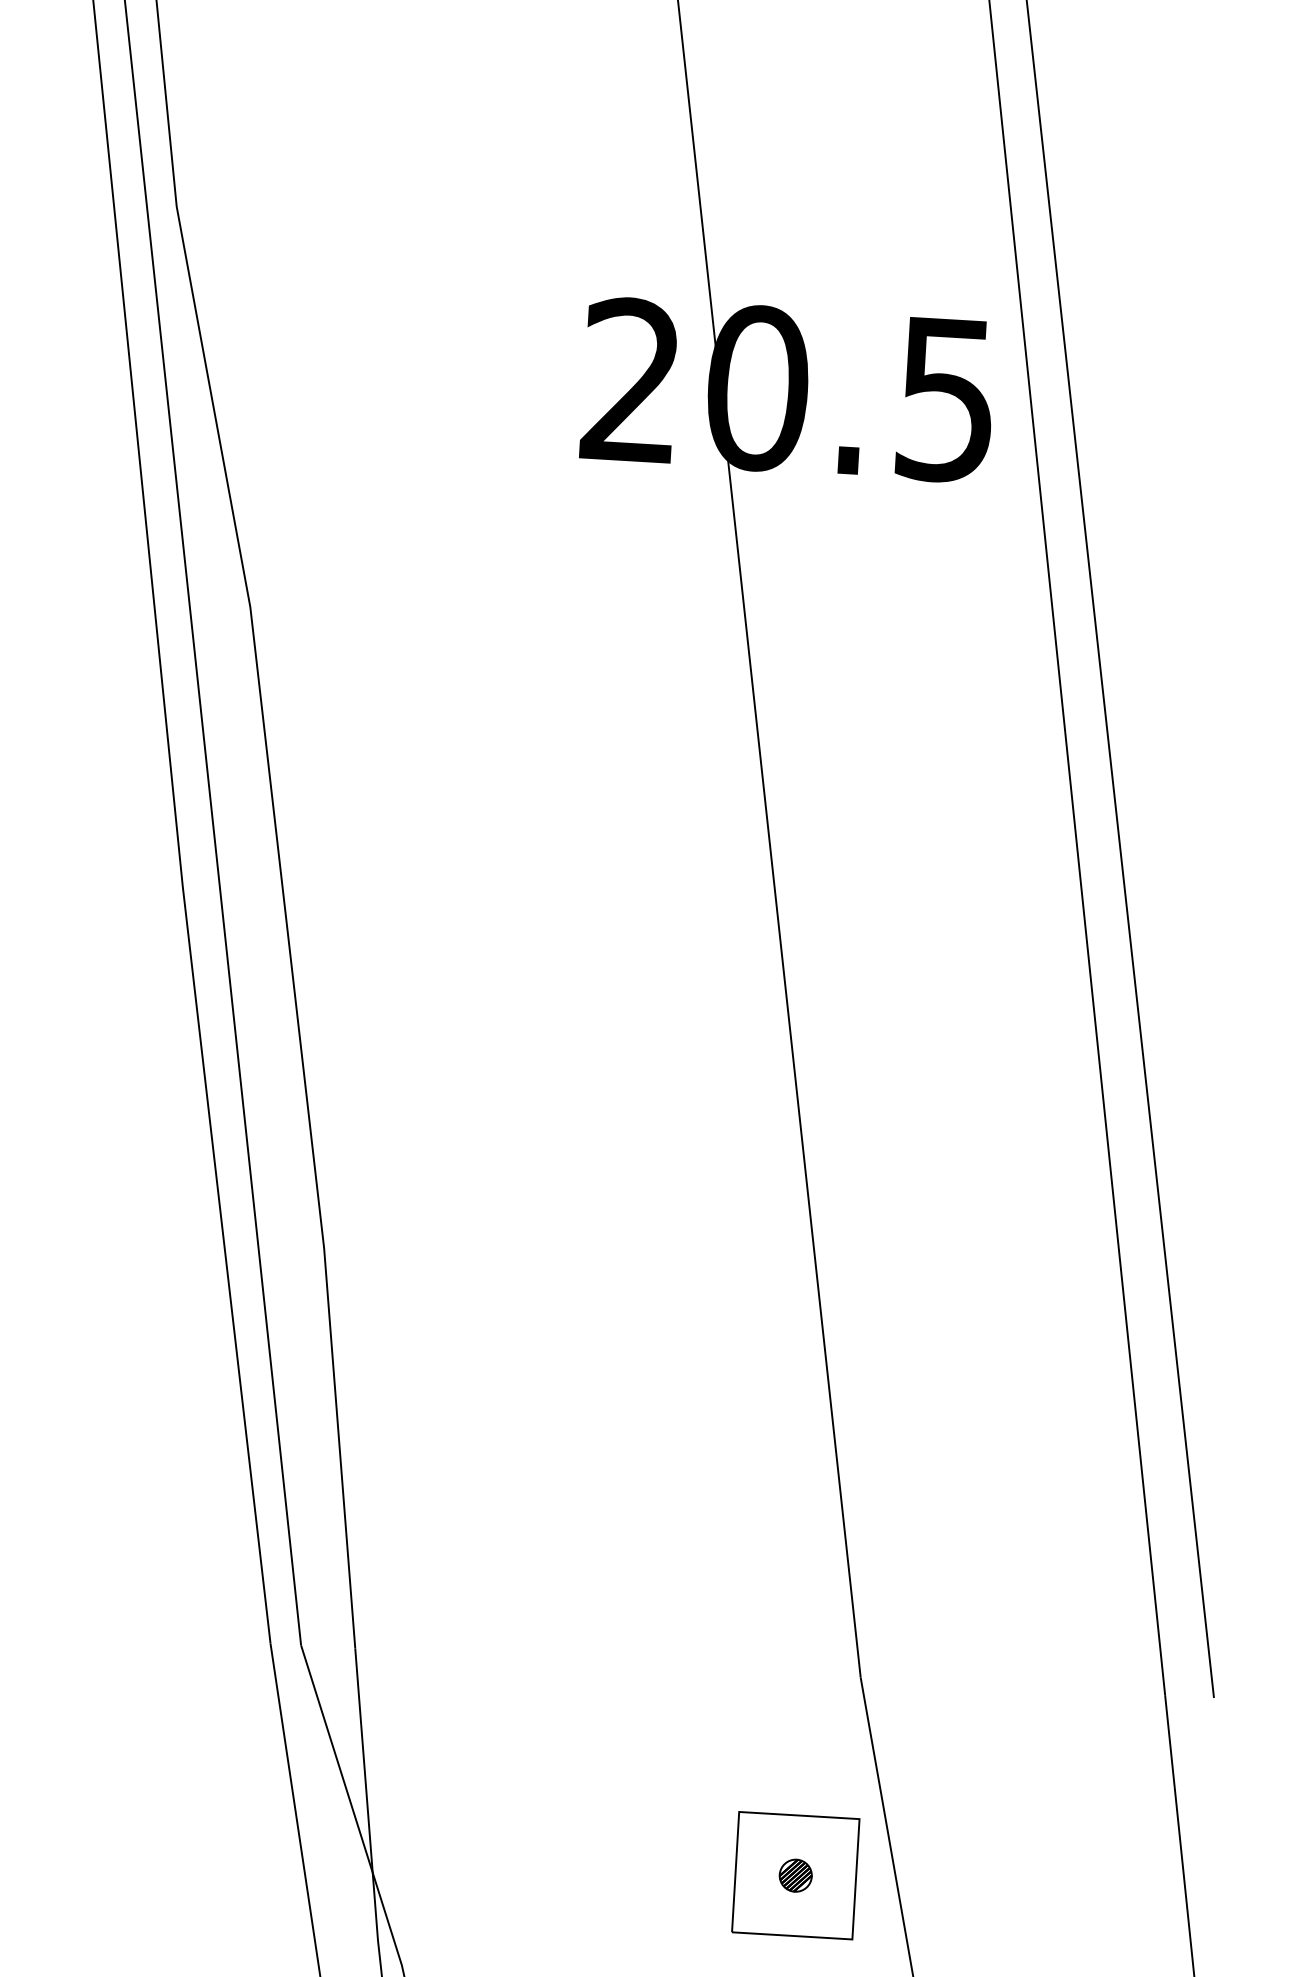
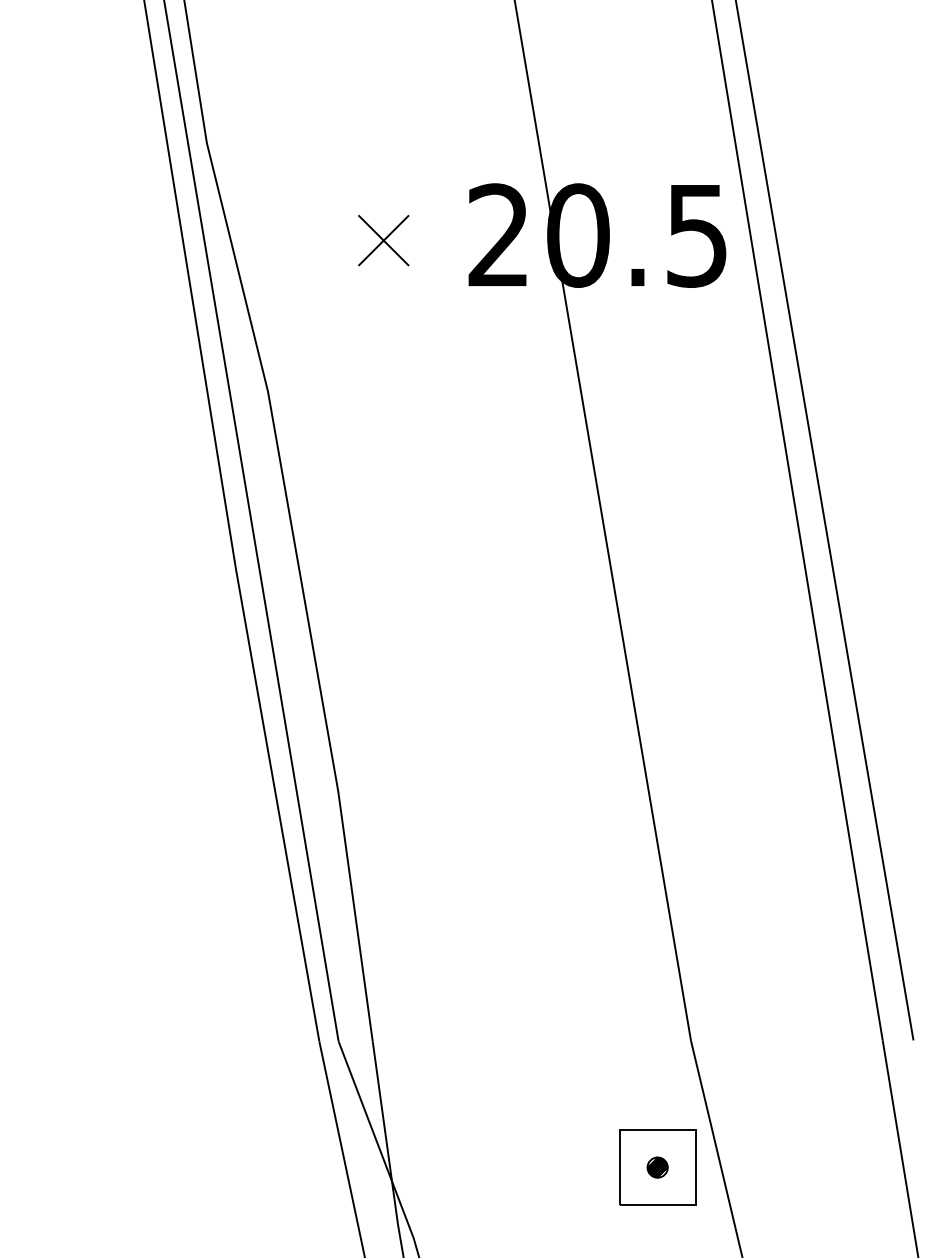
part: (447, 377) -> (383, 240), added

